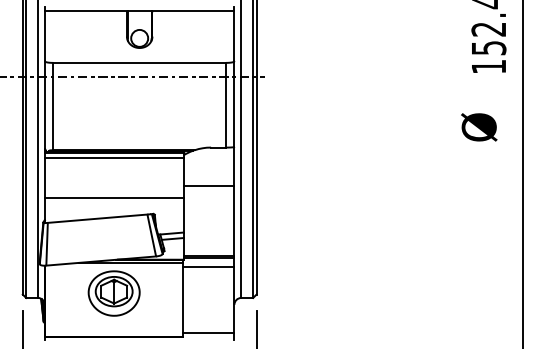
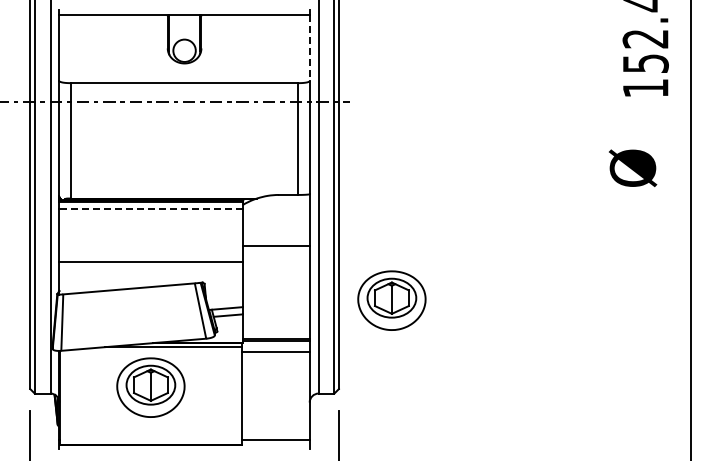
line: (234, 35) -> (309, 47), solid -> dashed
line: (114, 157) -> (151, 208), solid -> dashed
part: (296, 227) -> (391, 300), added

